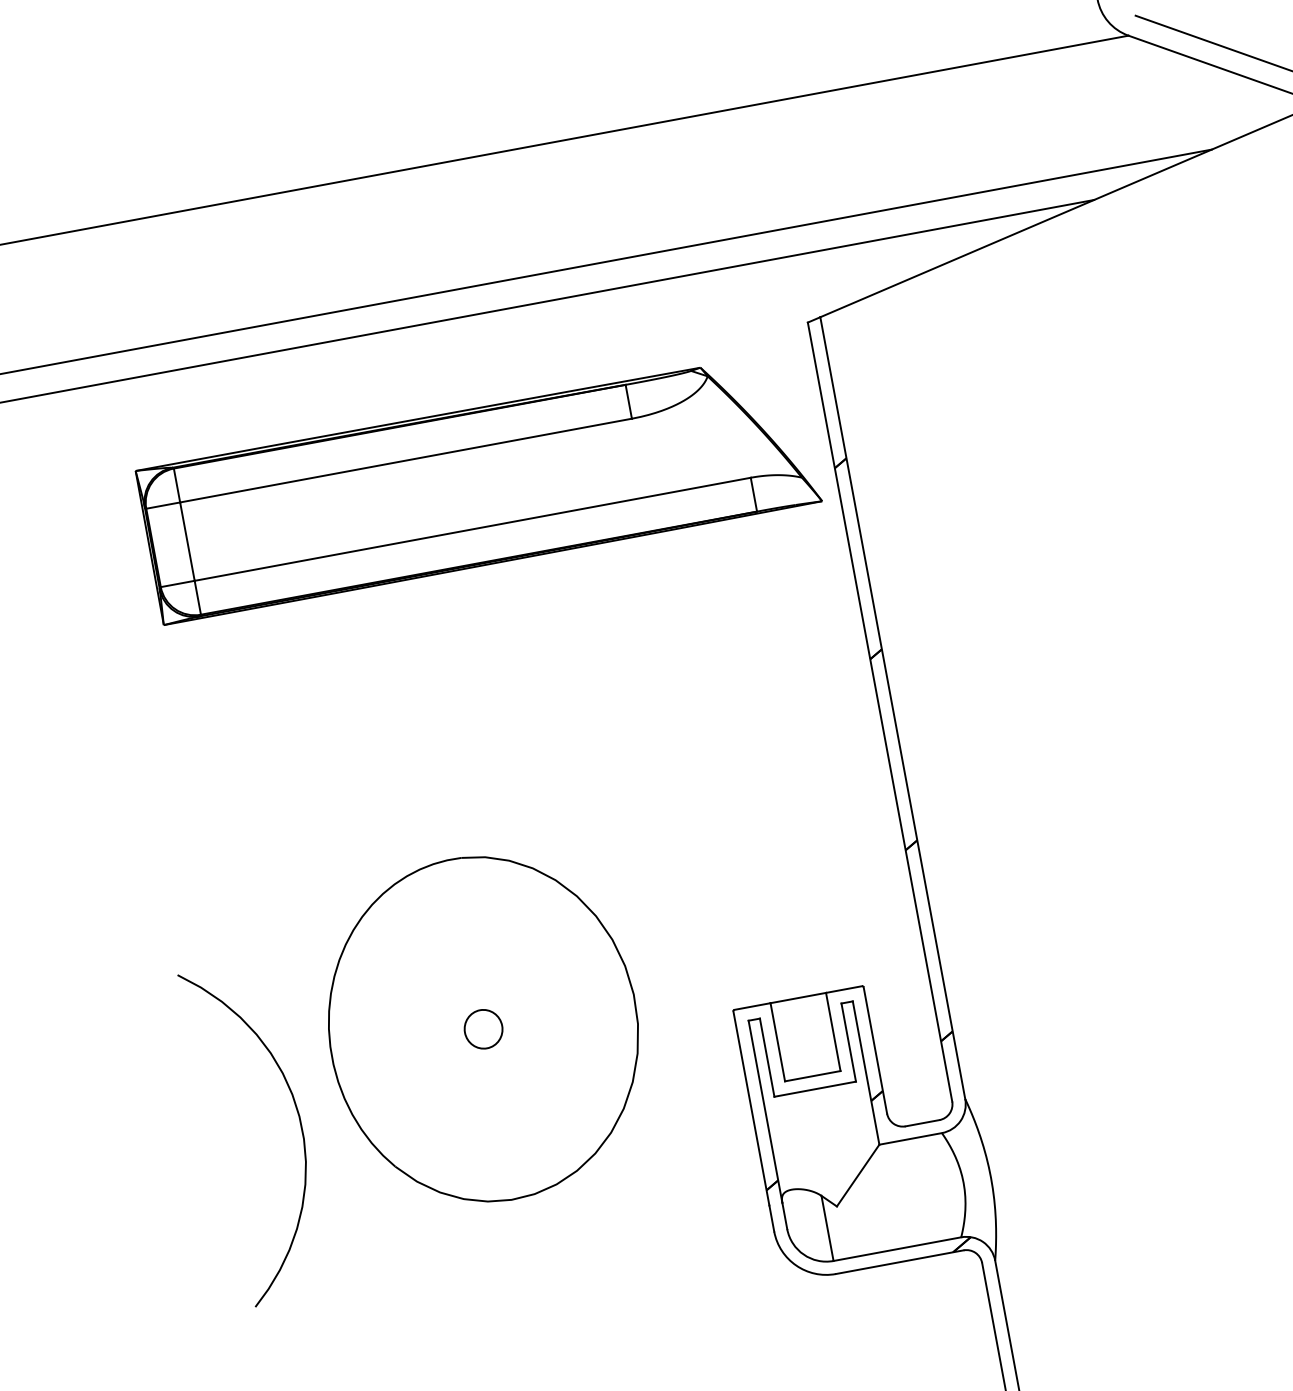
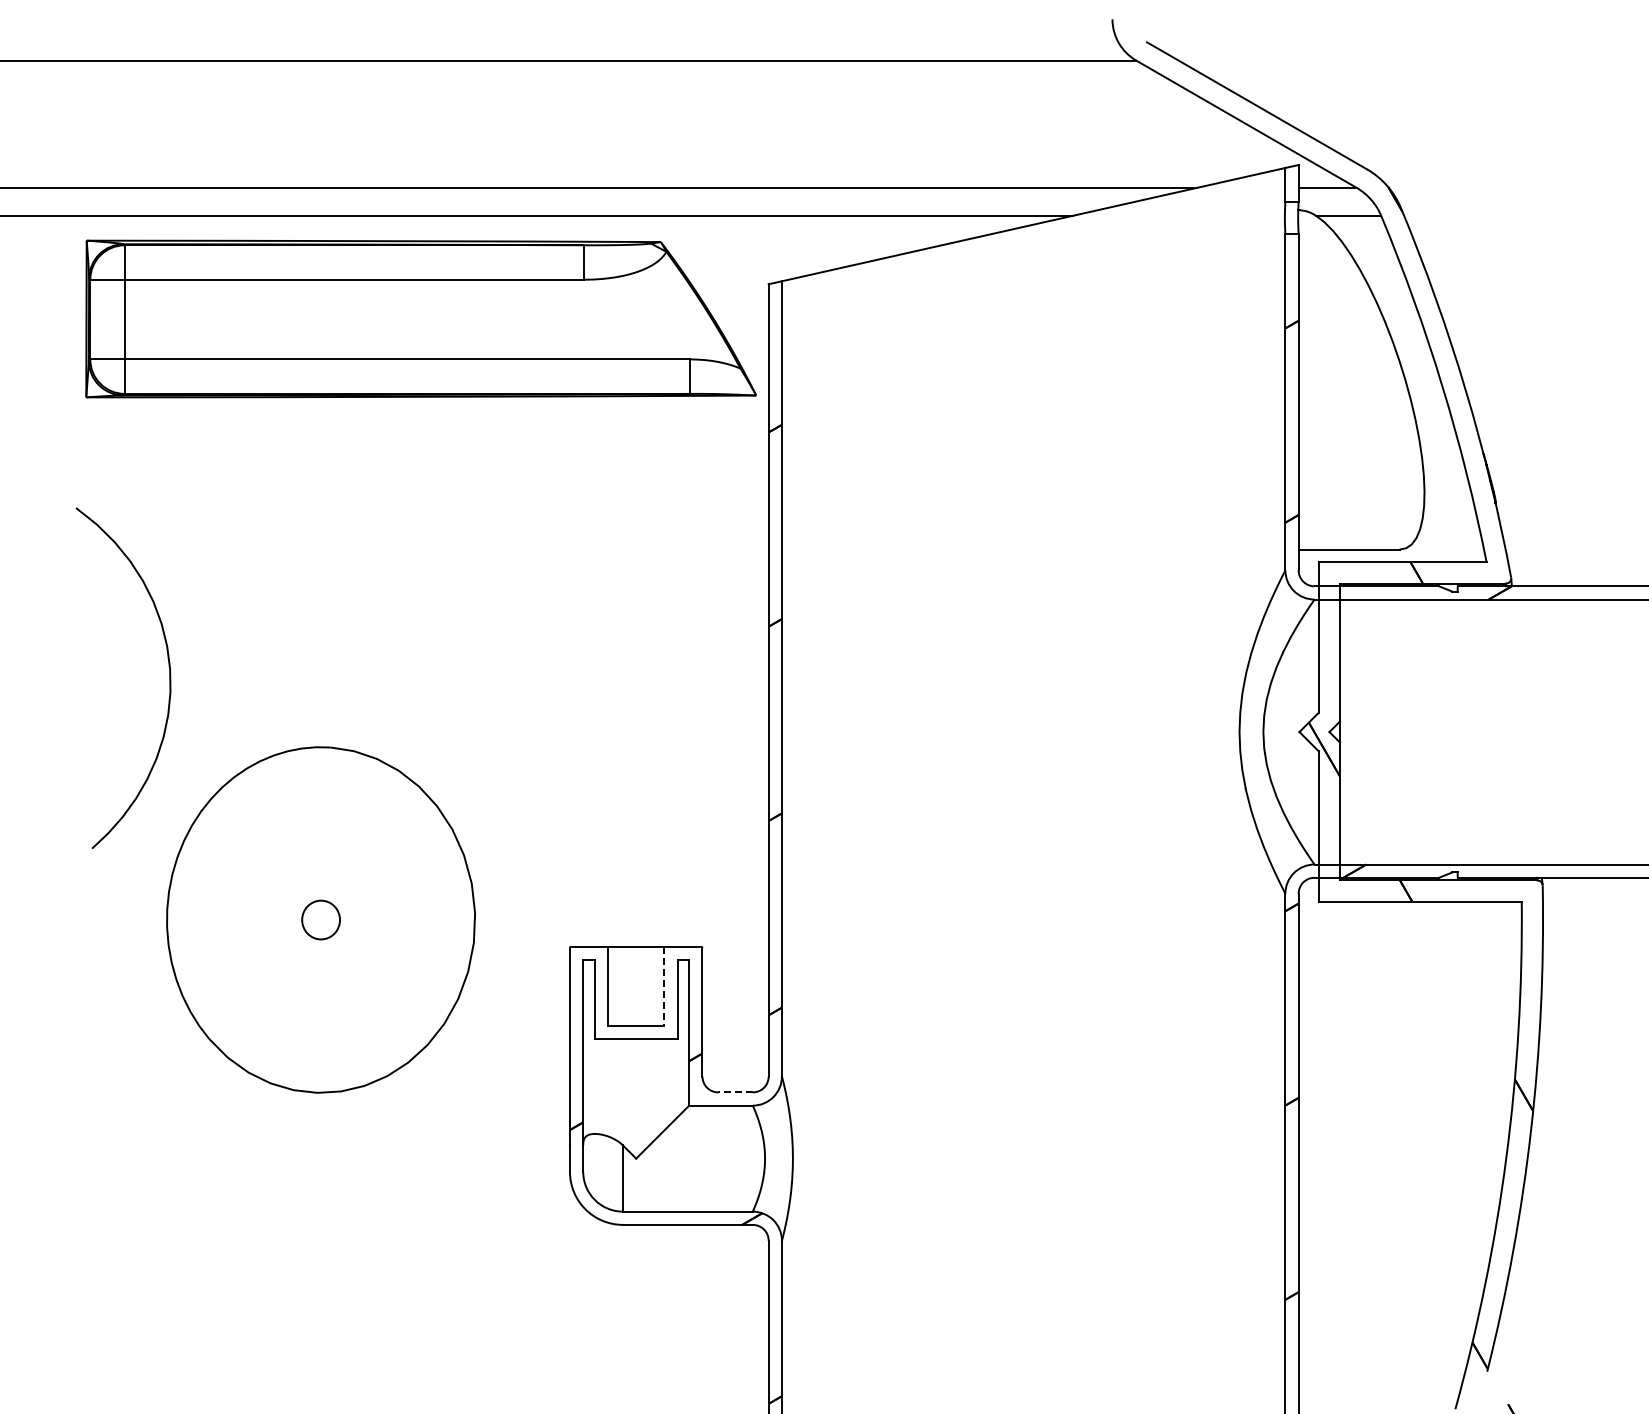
part: (478, 486) -> (420, 318), moved
line: (833, 1032) -> (664, 986), solid -> dashed
line: (922, 1123) -> (735, 1092), solid -> dashed
curve: (300, 1124) -> (169, 677), moved

